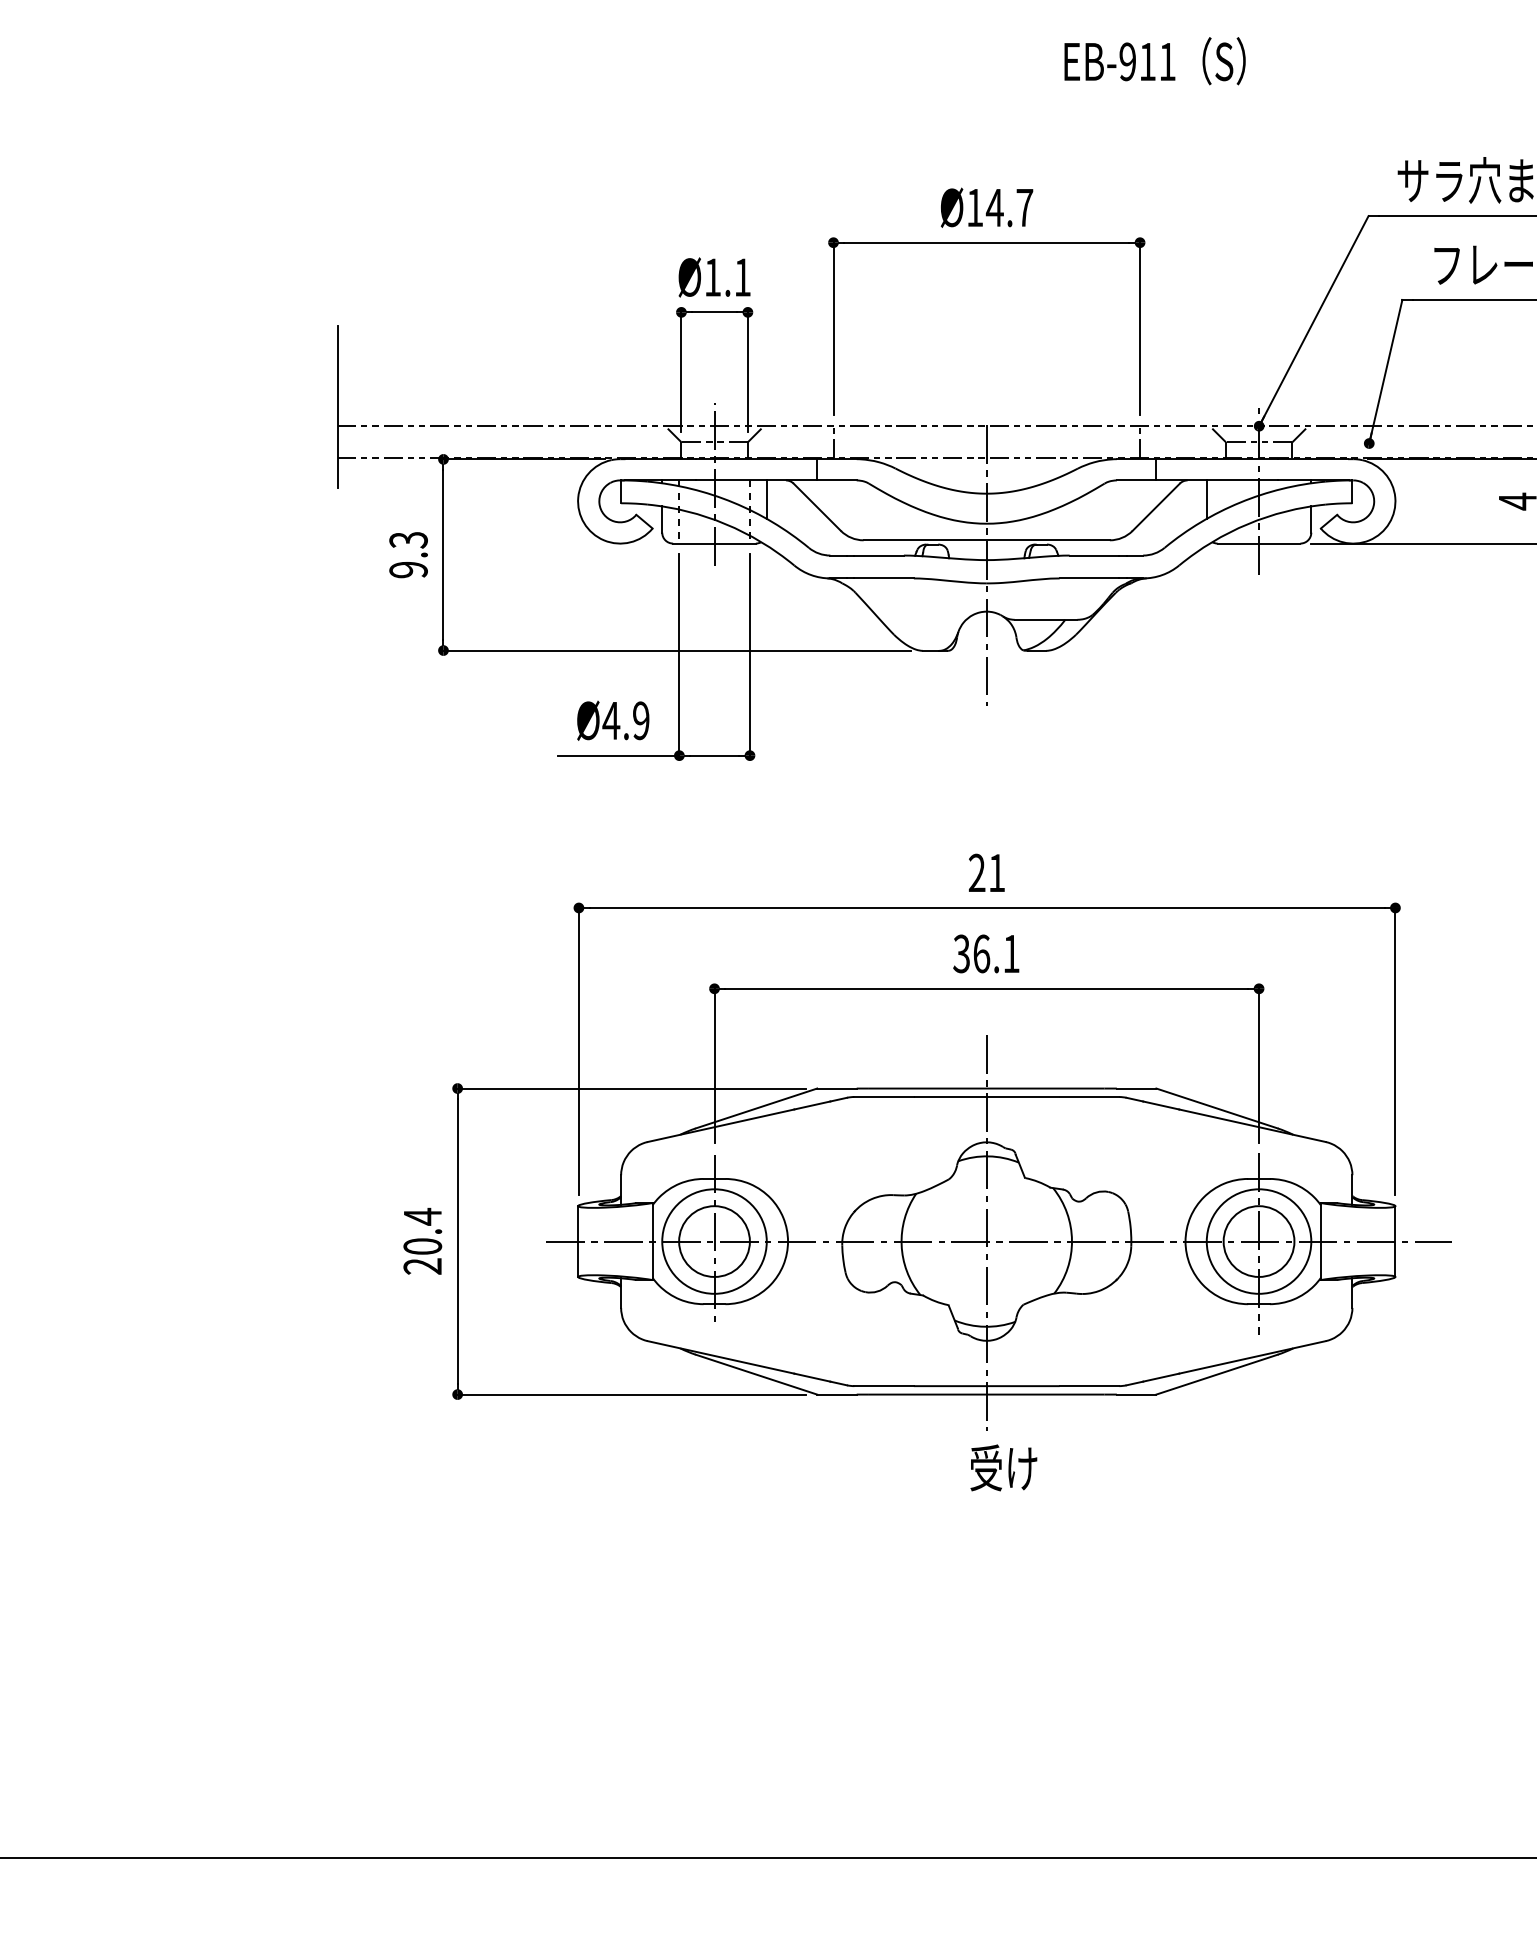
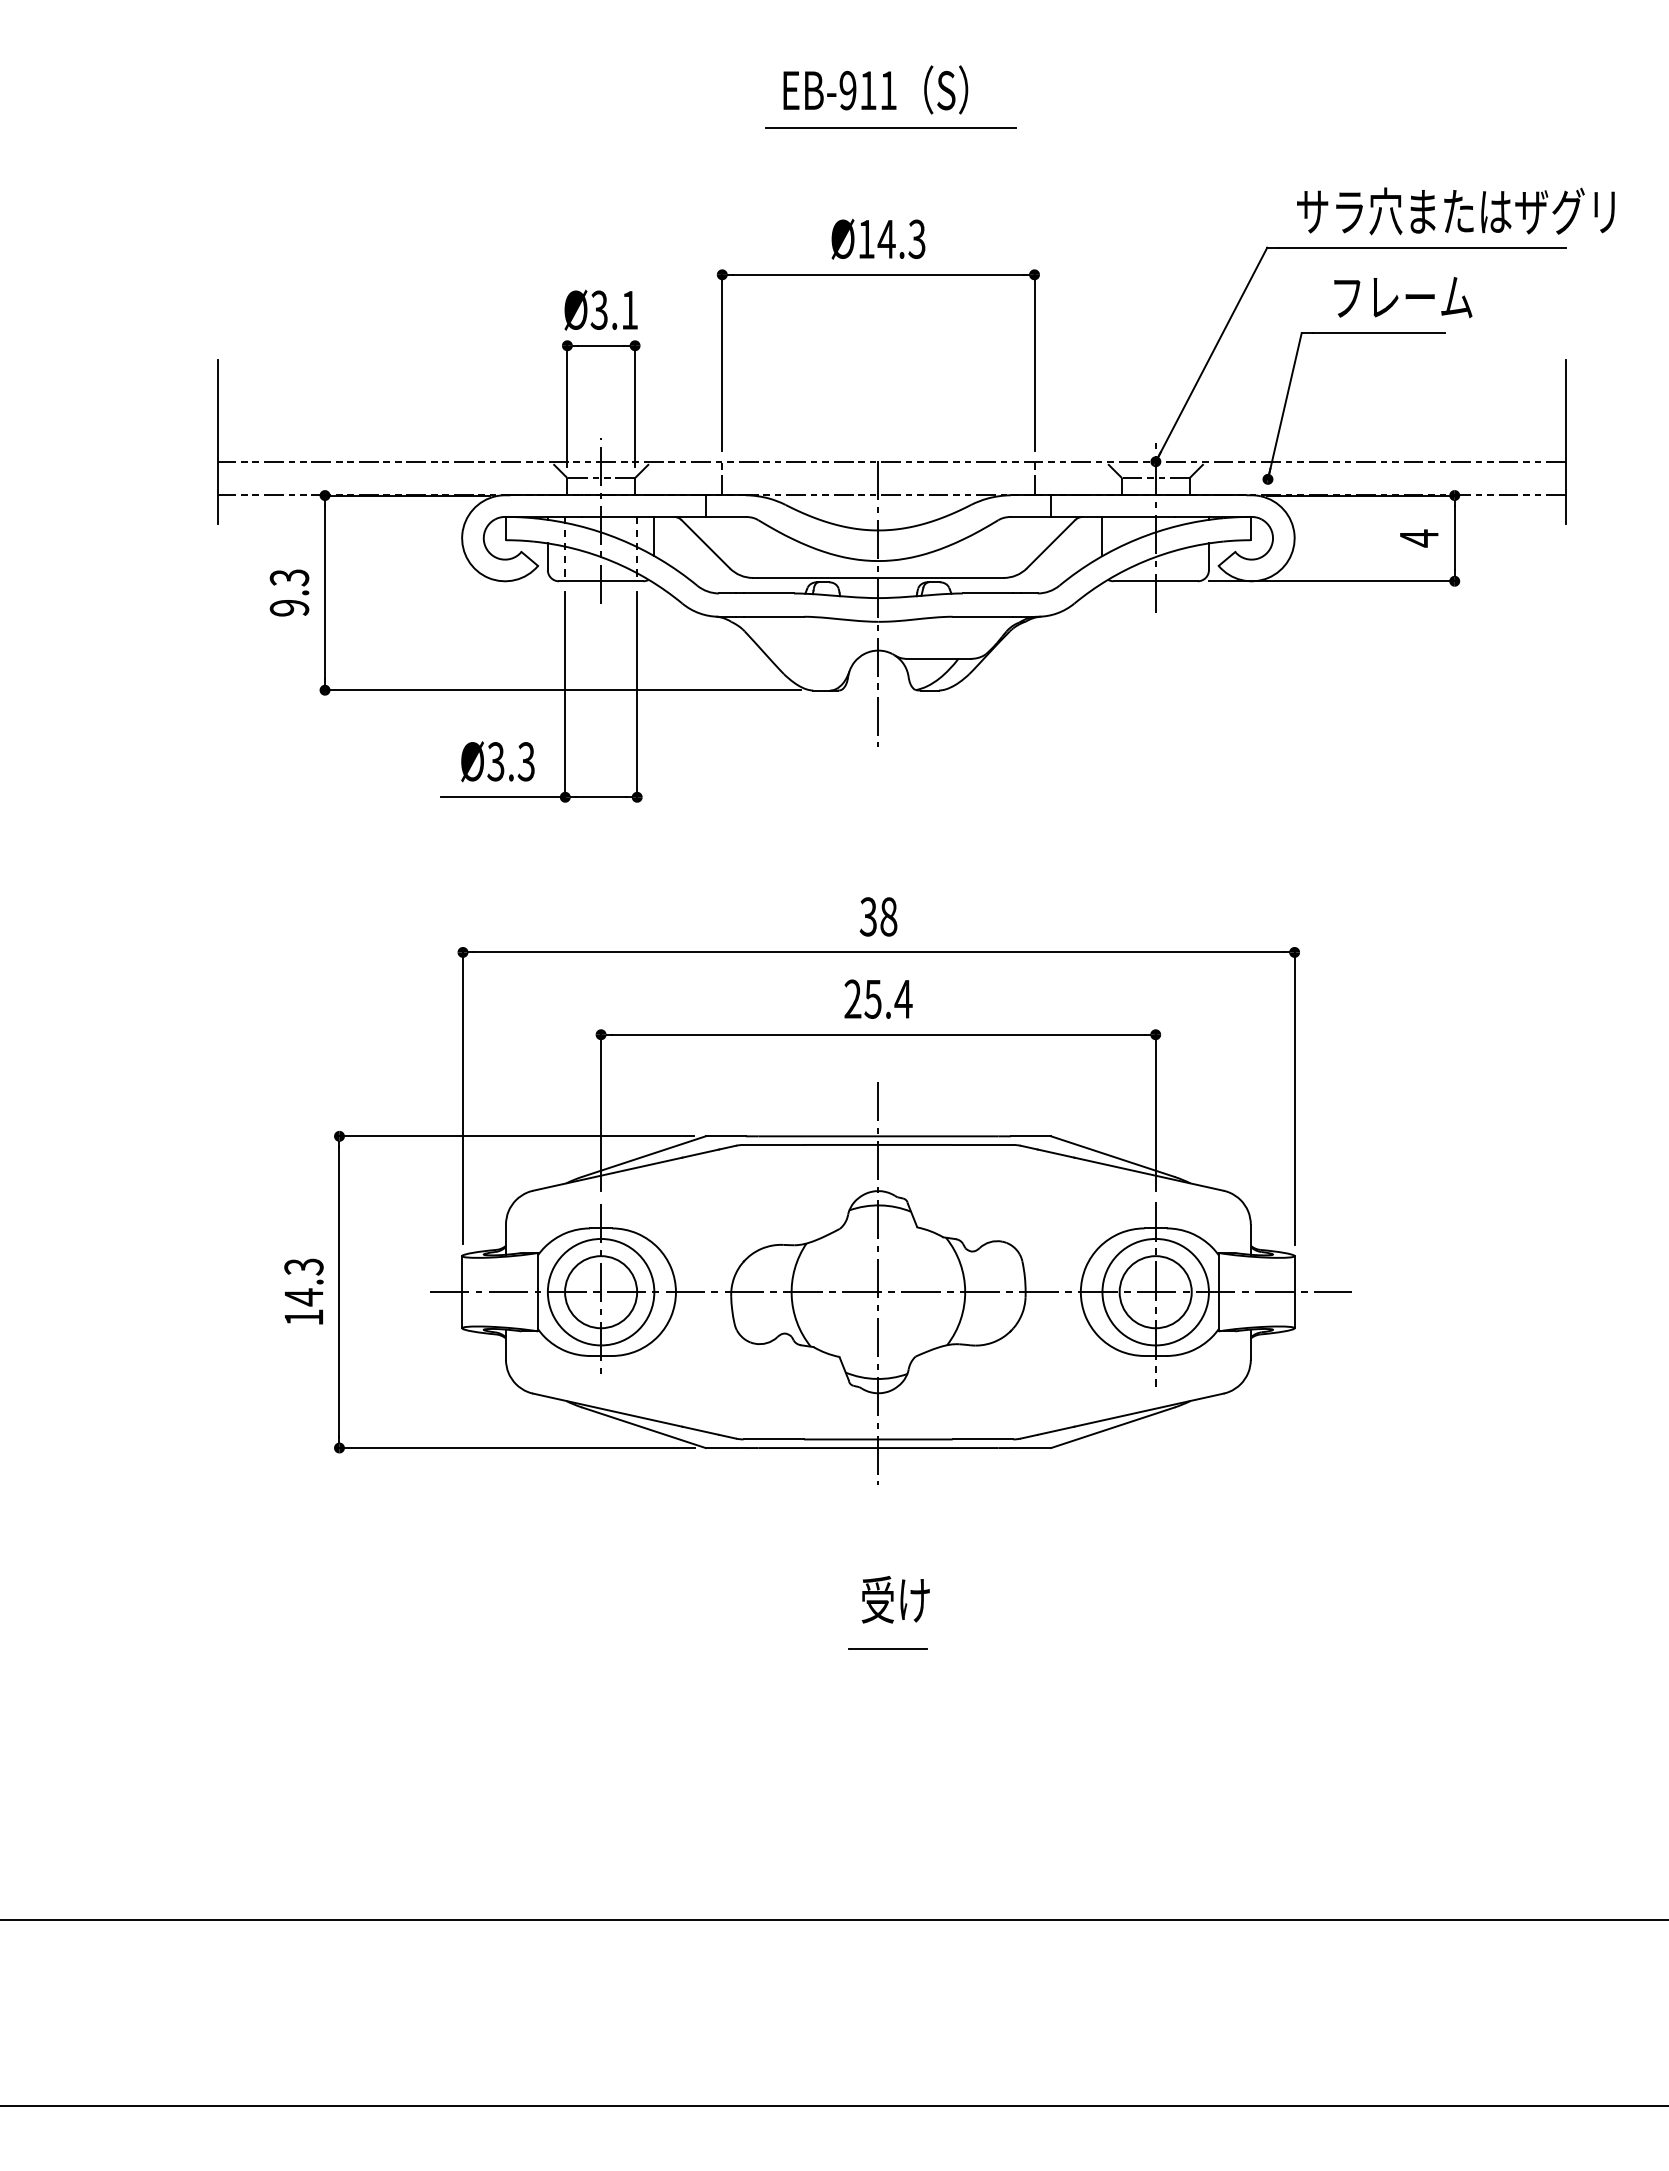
text: (1154, 60) -> (875, 89), moved
line: (998, 98) -> (890, 127), added
text: (1024, 207) -> (916, 238), Ø14.7 -> Ø14.3
text: (711, 276) -> (598, 309), Ø1.1 -> Ø3.1
text: (625, 720) -> (510, 761), Ø4.9 -> Ø3.3
text: (986, 872) -> (878, 916), 21 -> 38
text: (986, 953) -> (878, 998), 36.1 -> 25.4
text: (422, 1240) -> (303, 1291), 20.4 -> 14.3
text: (1003, 1467) -> (895, 1599), moved
line: (996, 1592) -> (888, 1649), added

